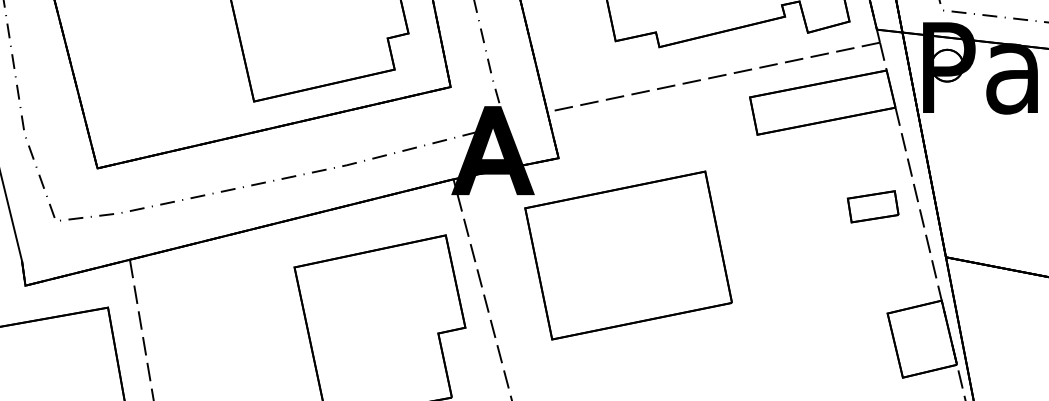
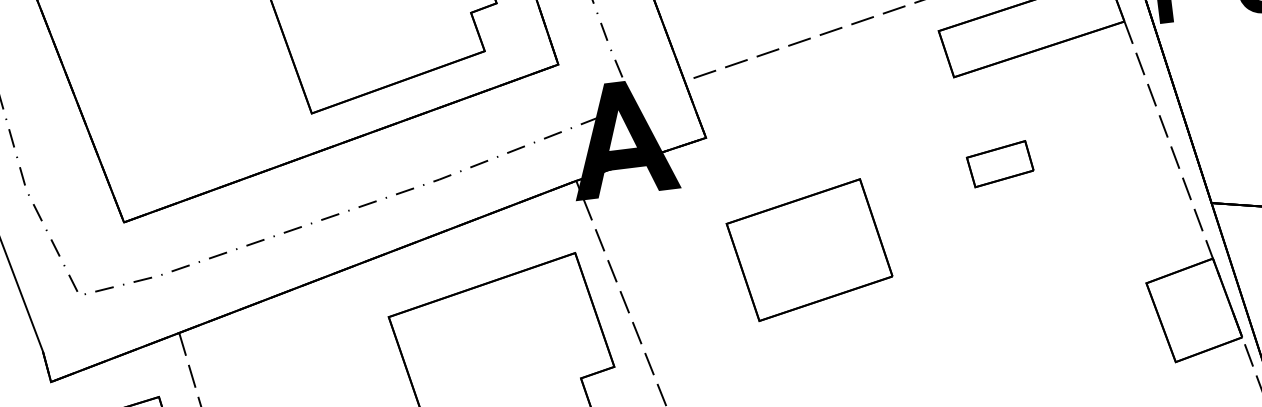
part: (872, 206) -> (999, 163), moved
part: (628, 255) -> (809, 250), size x0.6

